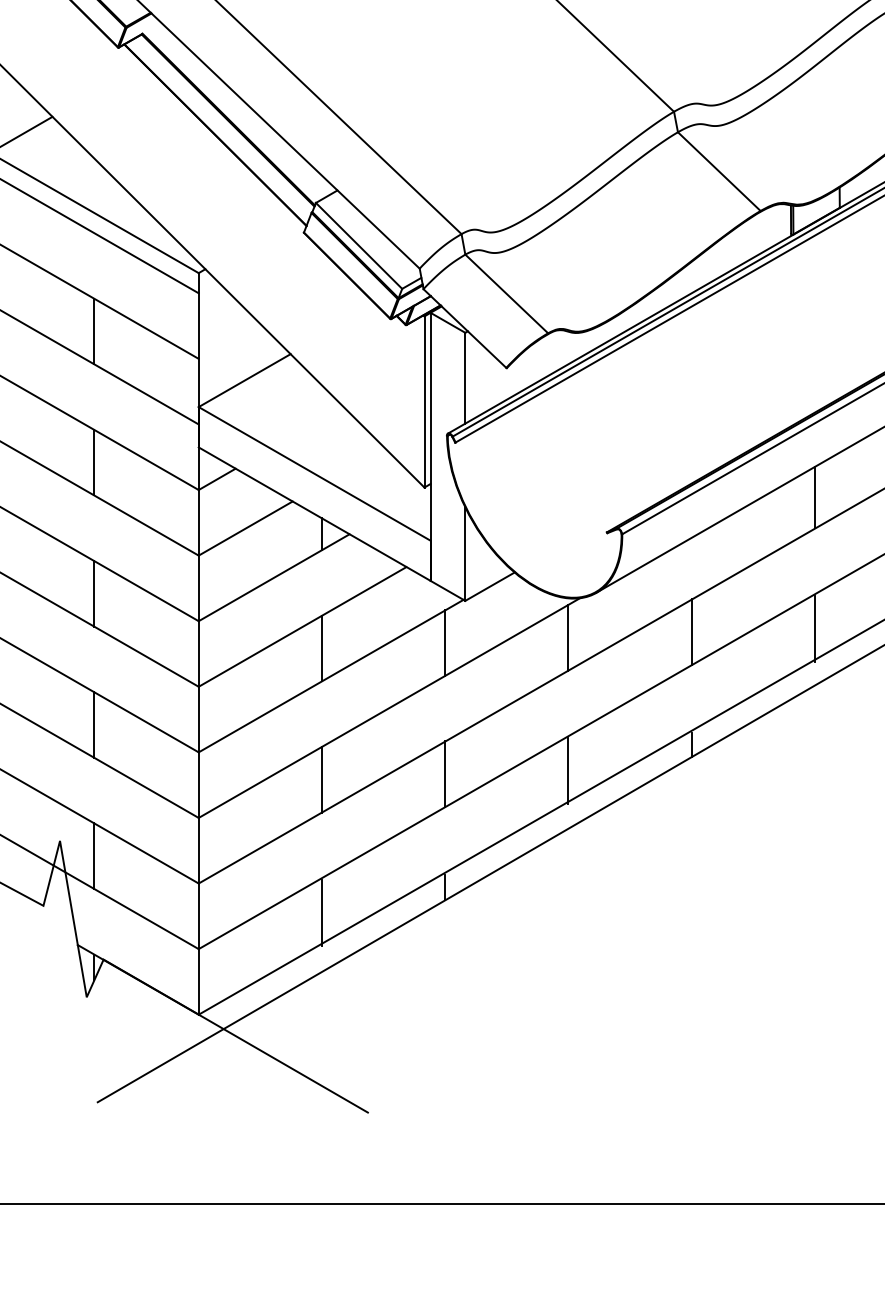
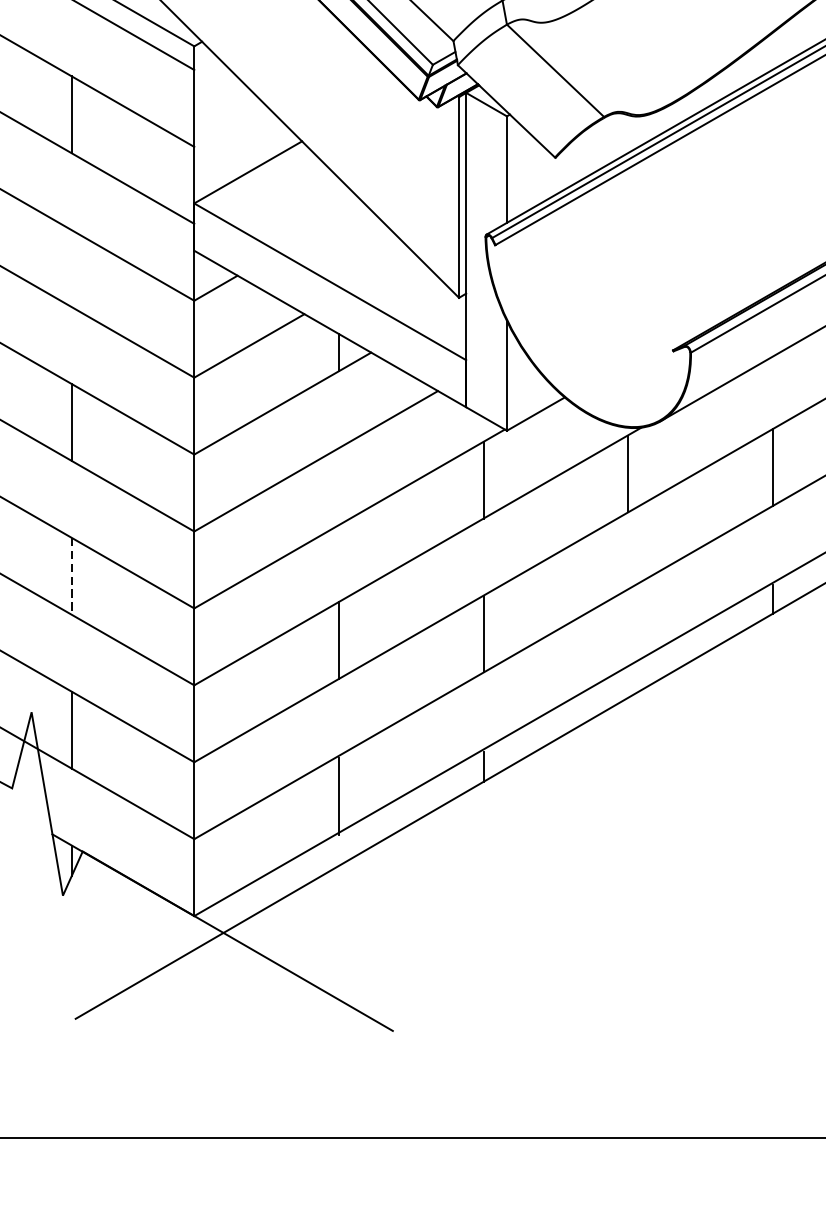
line: (94, 462) -> (72, 268), removed
line: (321, 648) -> (338, 486), removed
line: (94, 724) -> (72, 575), solid -> dashed
line: (568, 770) -> (627, 629), removed

